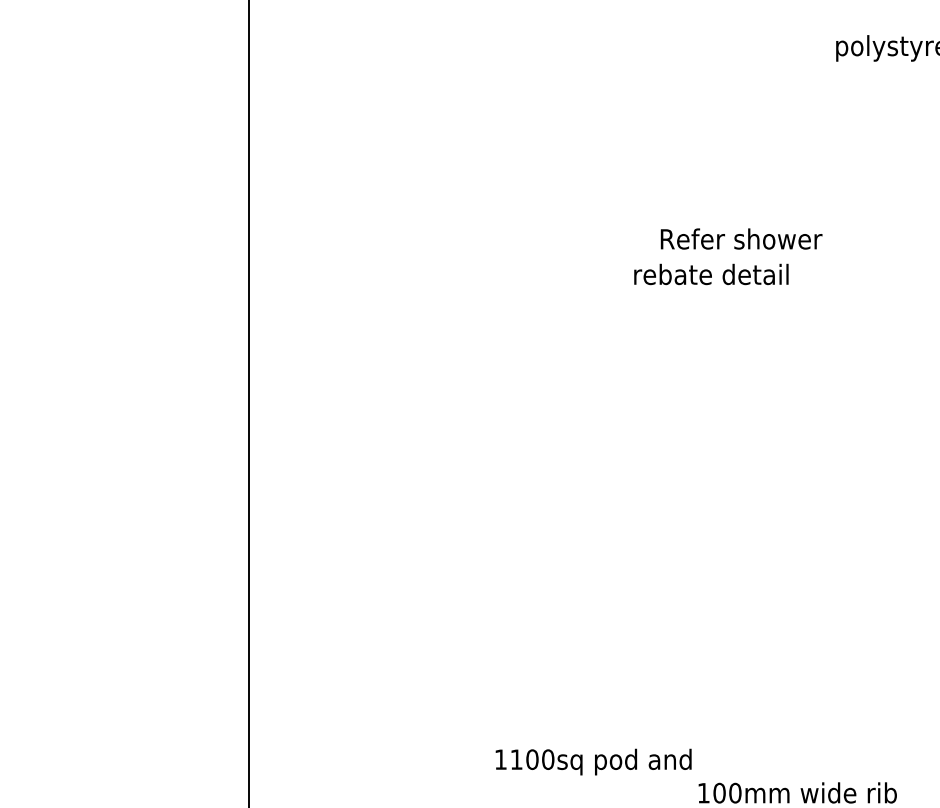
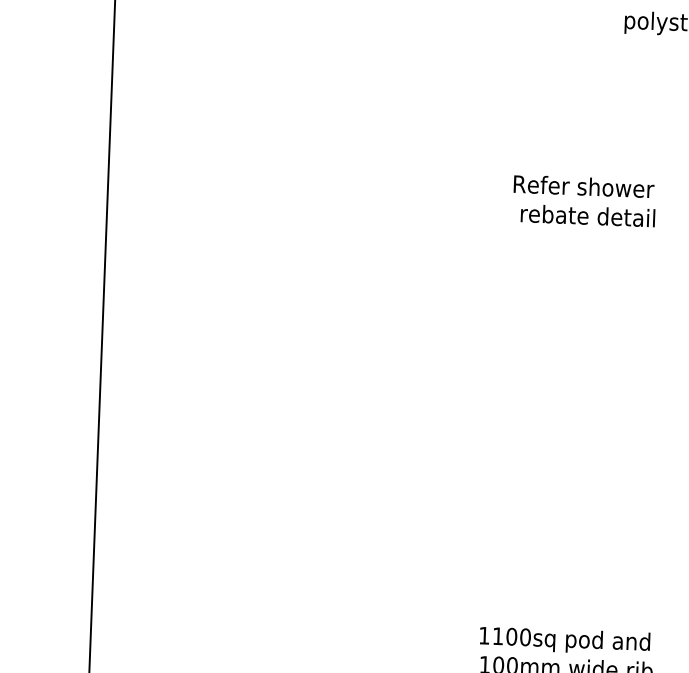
text: (741, 238) -> (584, 186), moved
text: (711, 274) -> (588, 215), moved
text: (593, 761) -> (564, 640), moved

